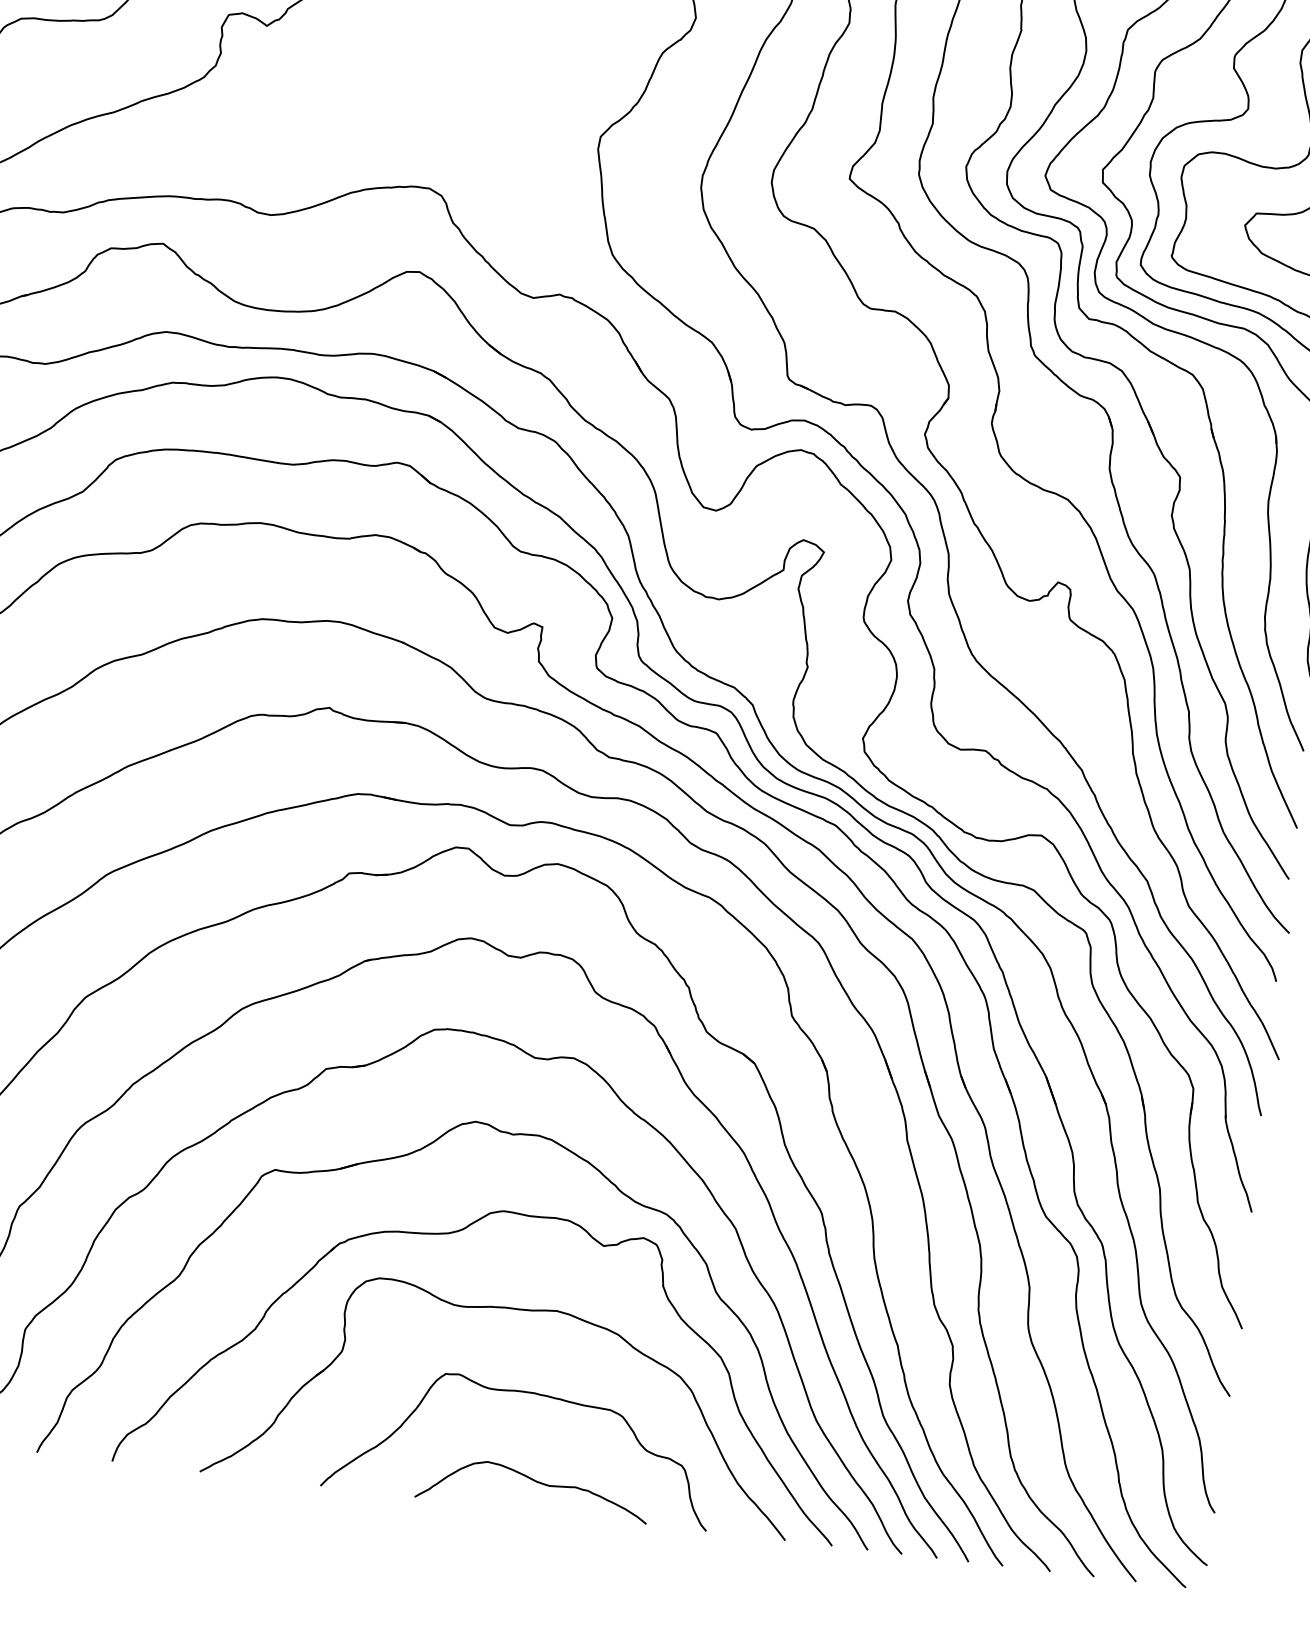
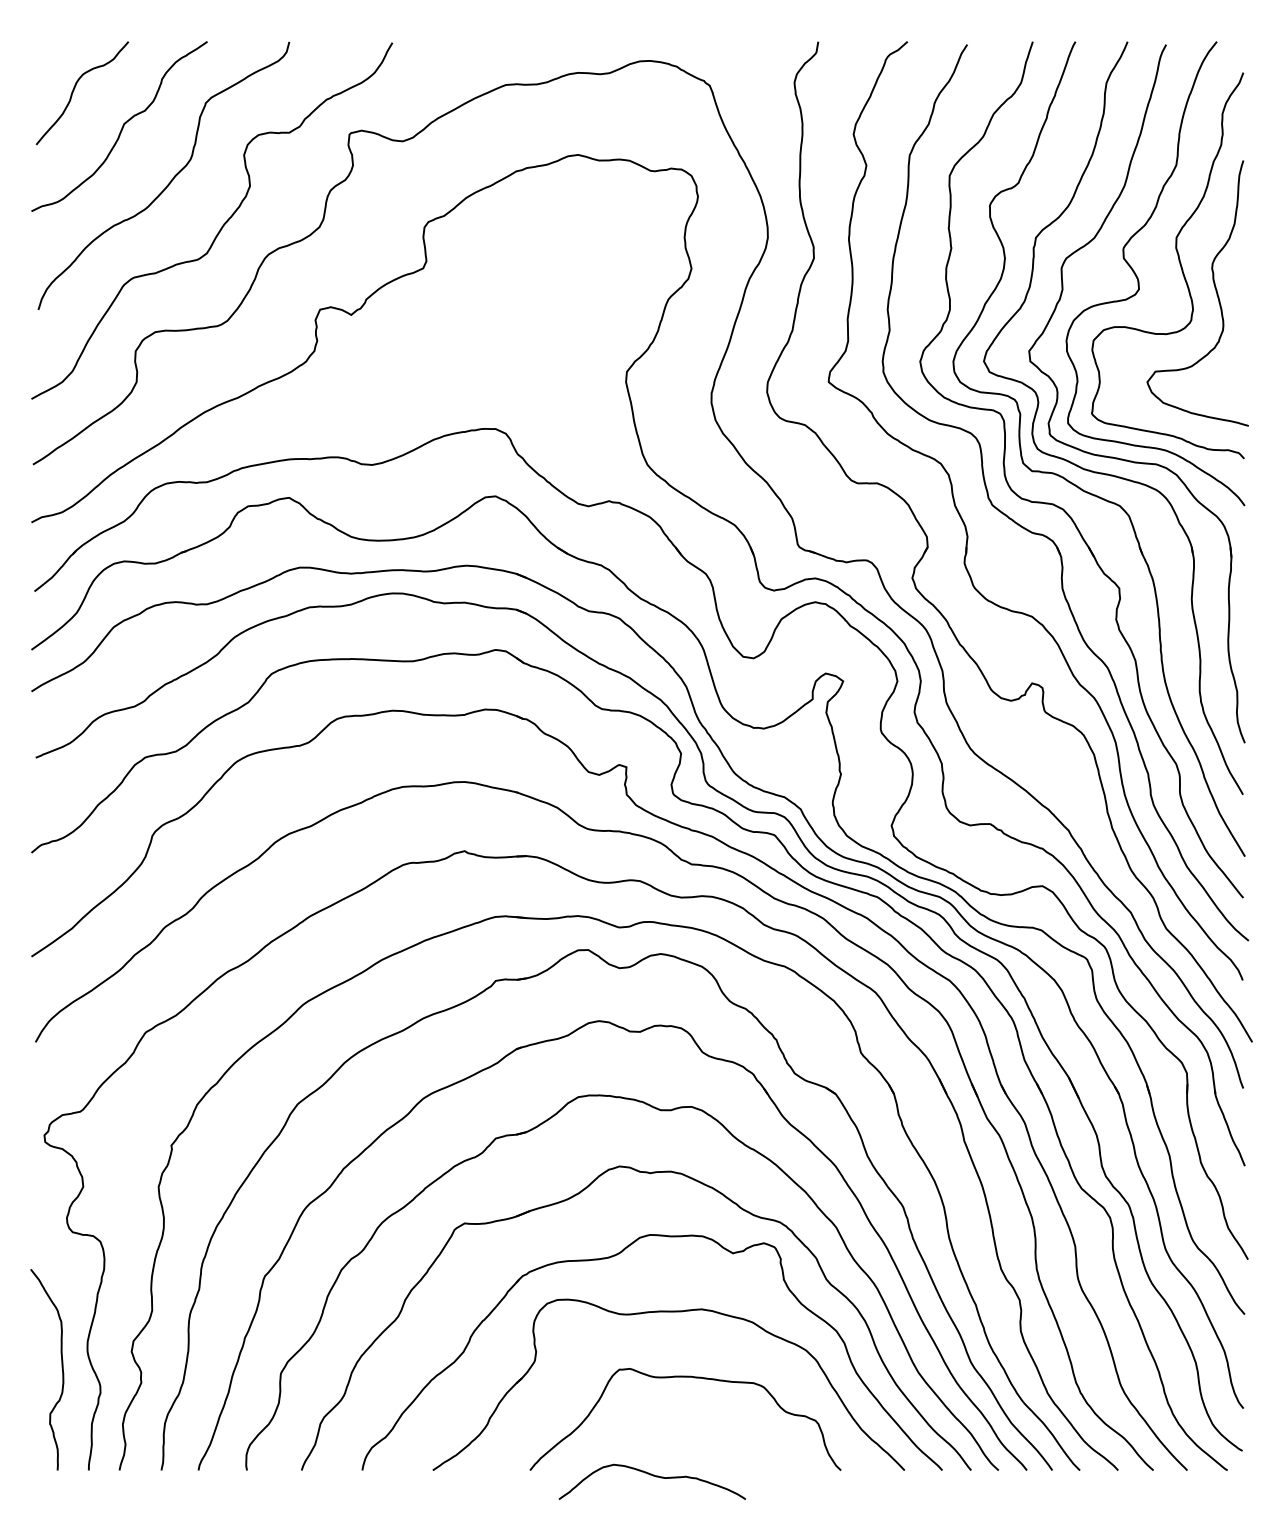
curve: (533, 1482) -> (652, 1476), moved

